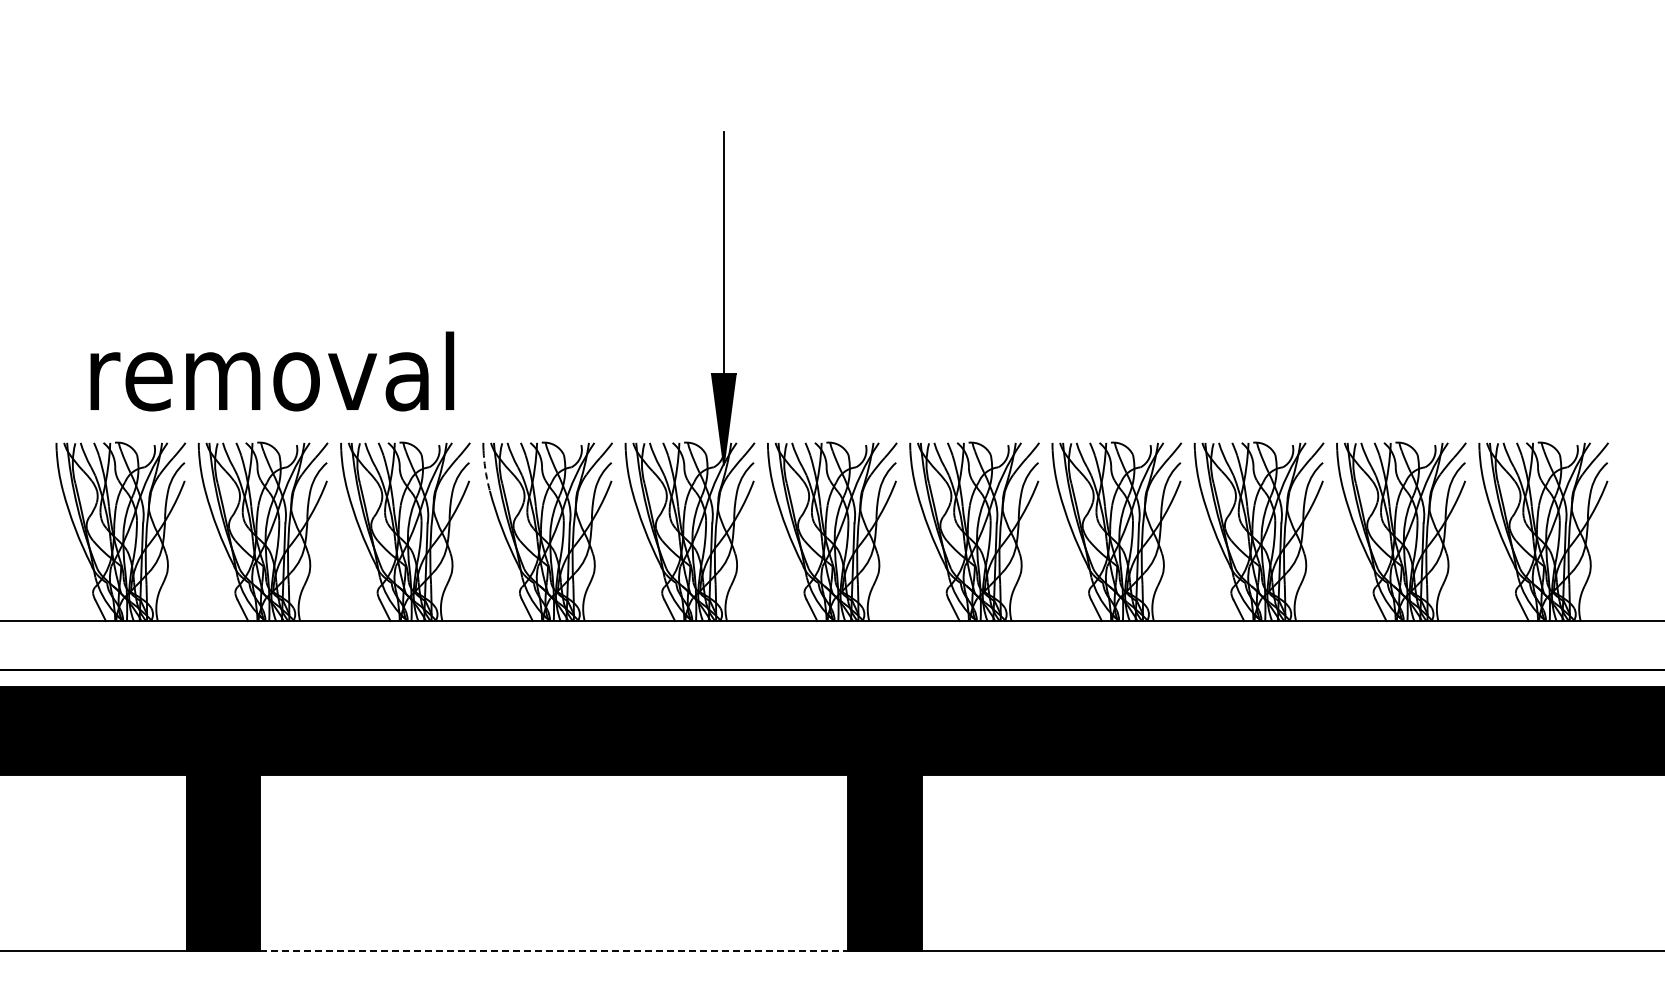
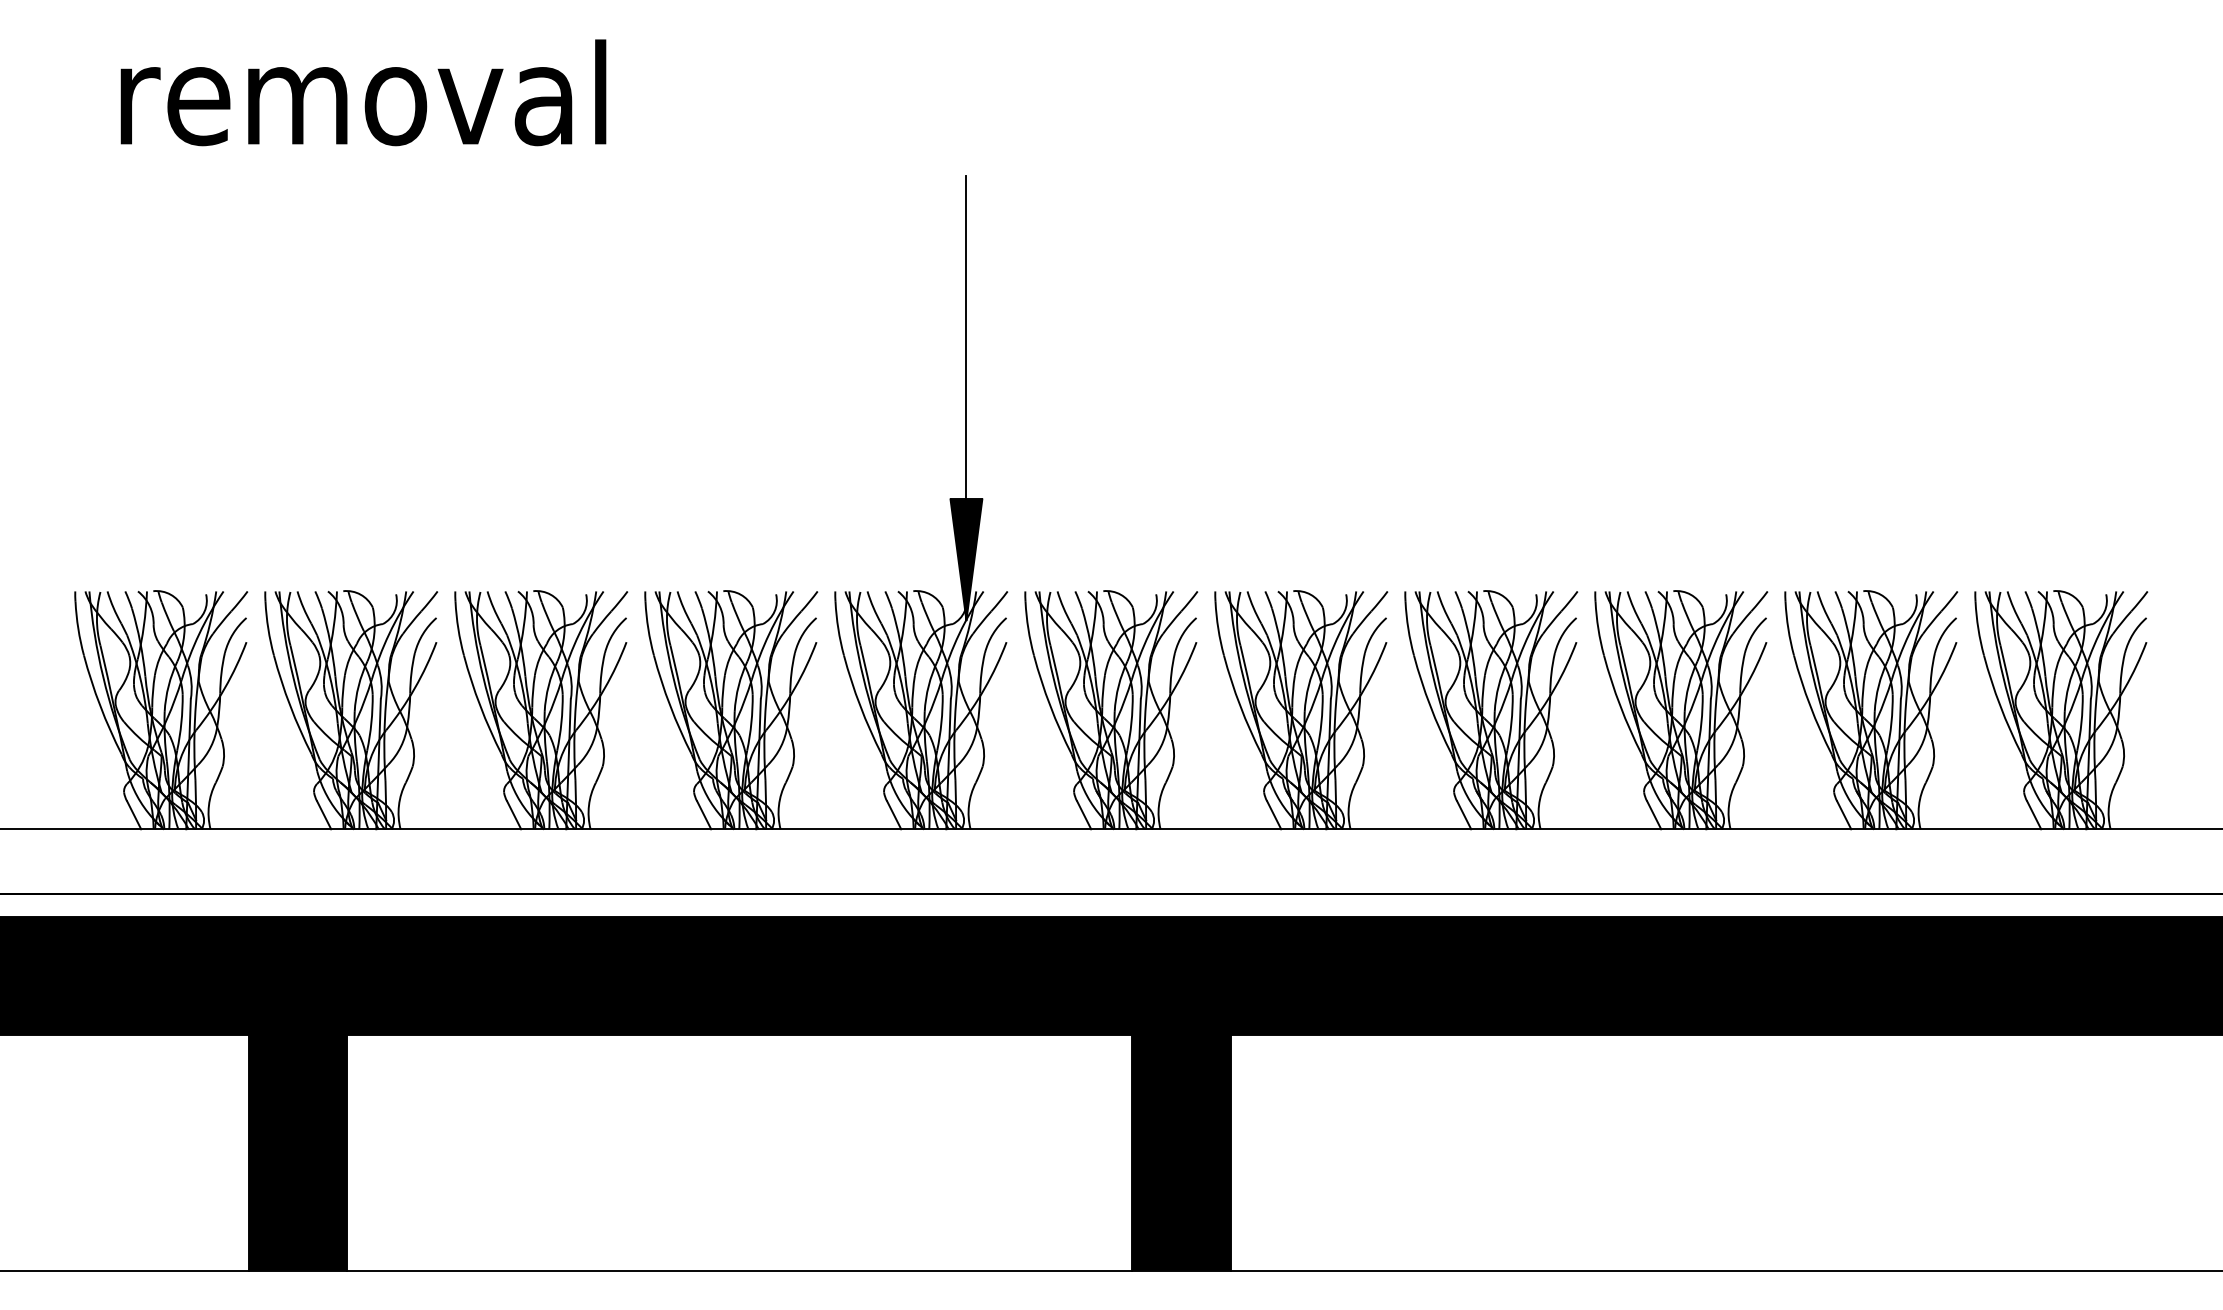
text: (272, 371) -> (363, 92), moved
arc: (485, 470) -> (648, 628), dashed -> solid
line: (554, 951) -> (740, 1270), dashed -> solid

